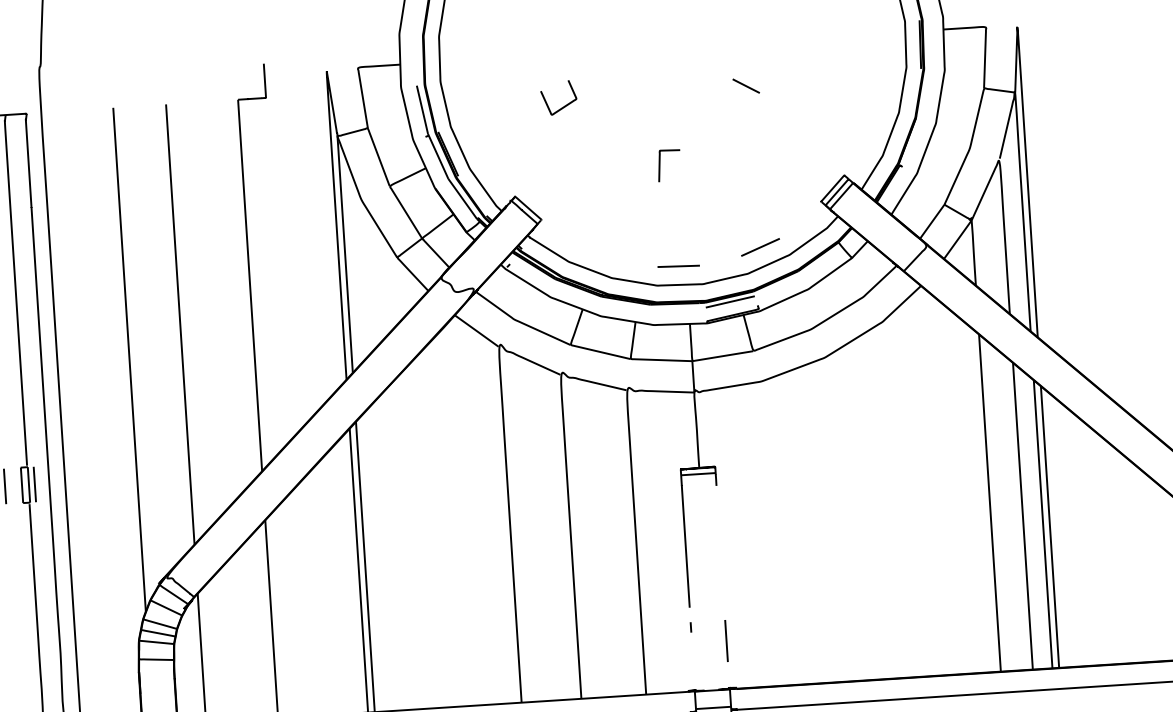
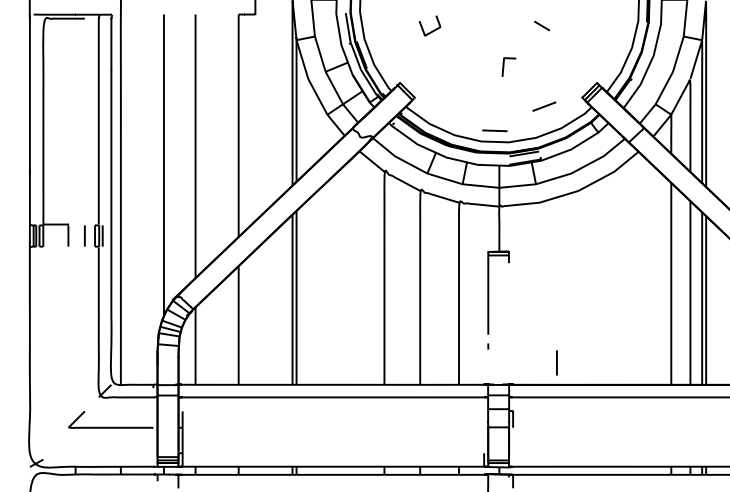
curve: (661, 164) -> (504, 66), moved
line: (760, 247) -> (544, 106), moved
line: (725, 640) -> (556, 362), moved

